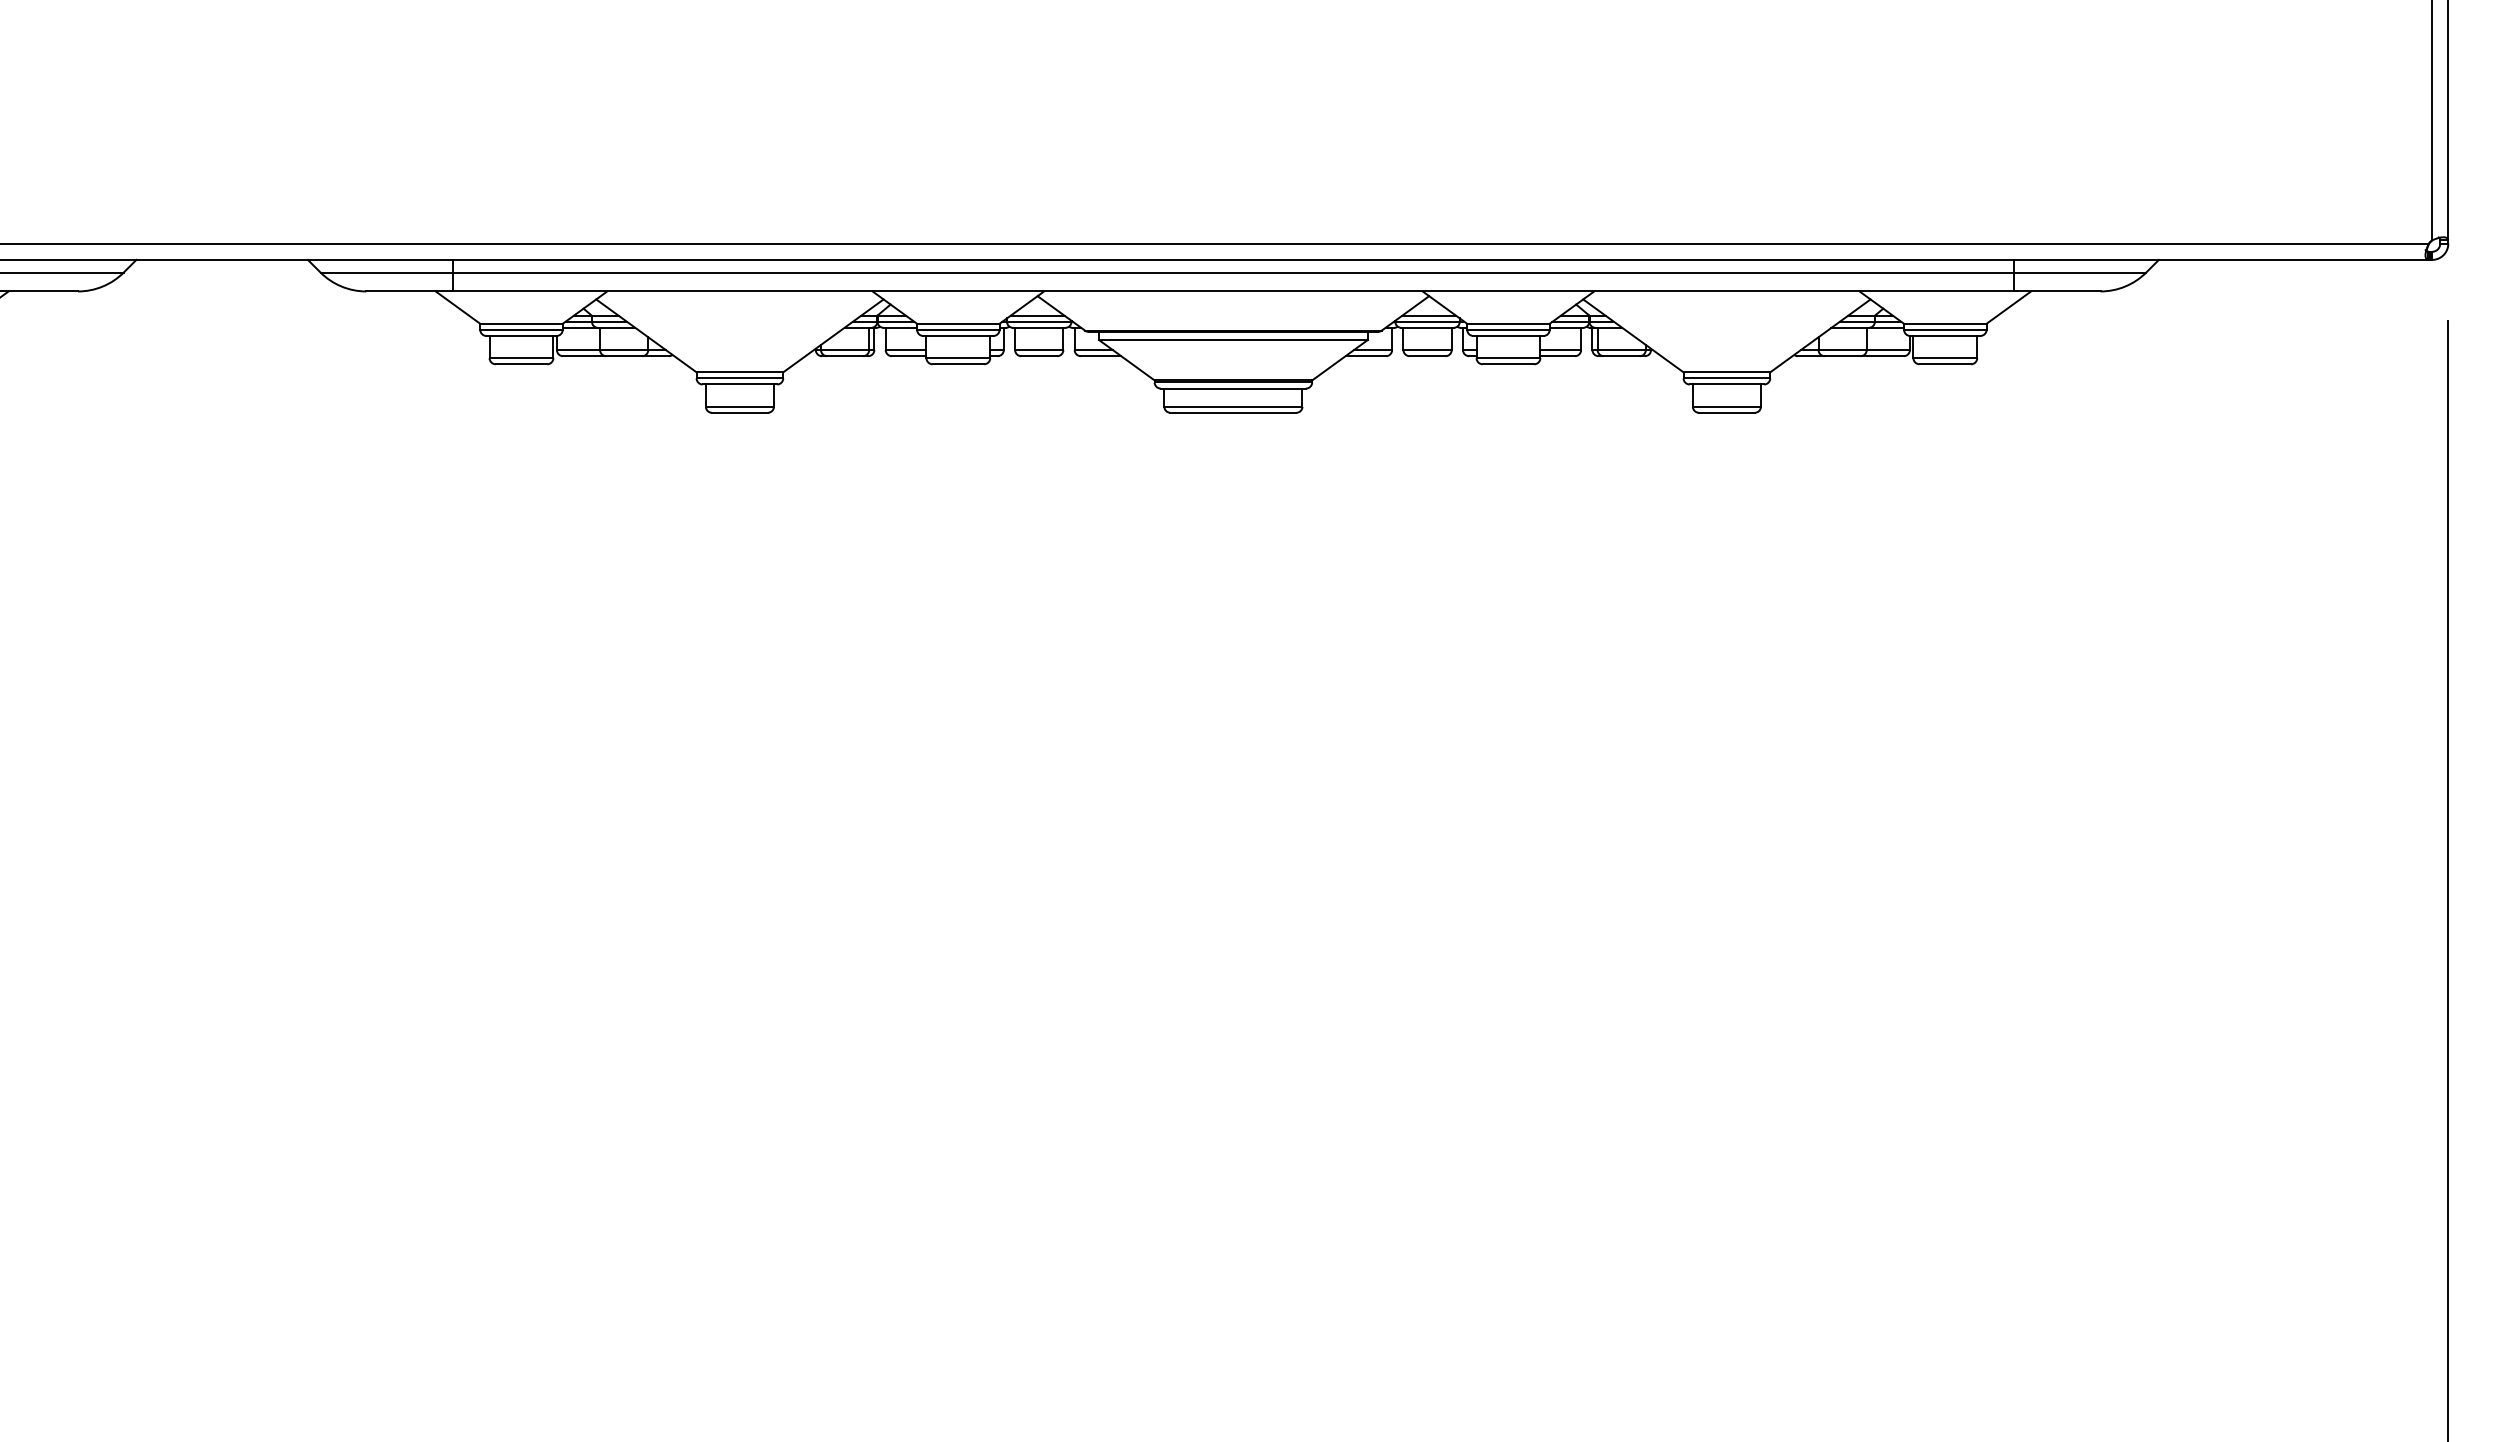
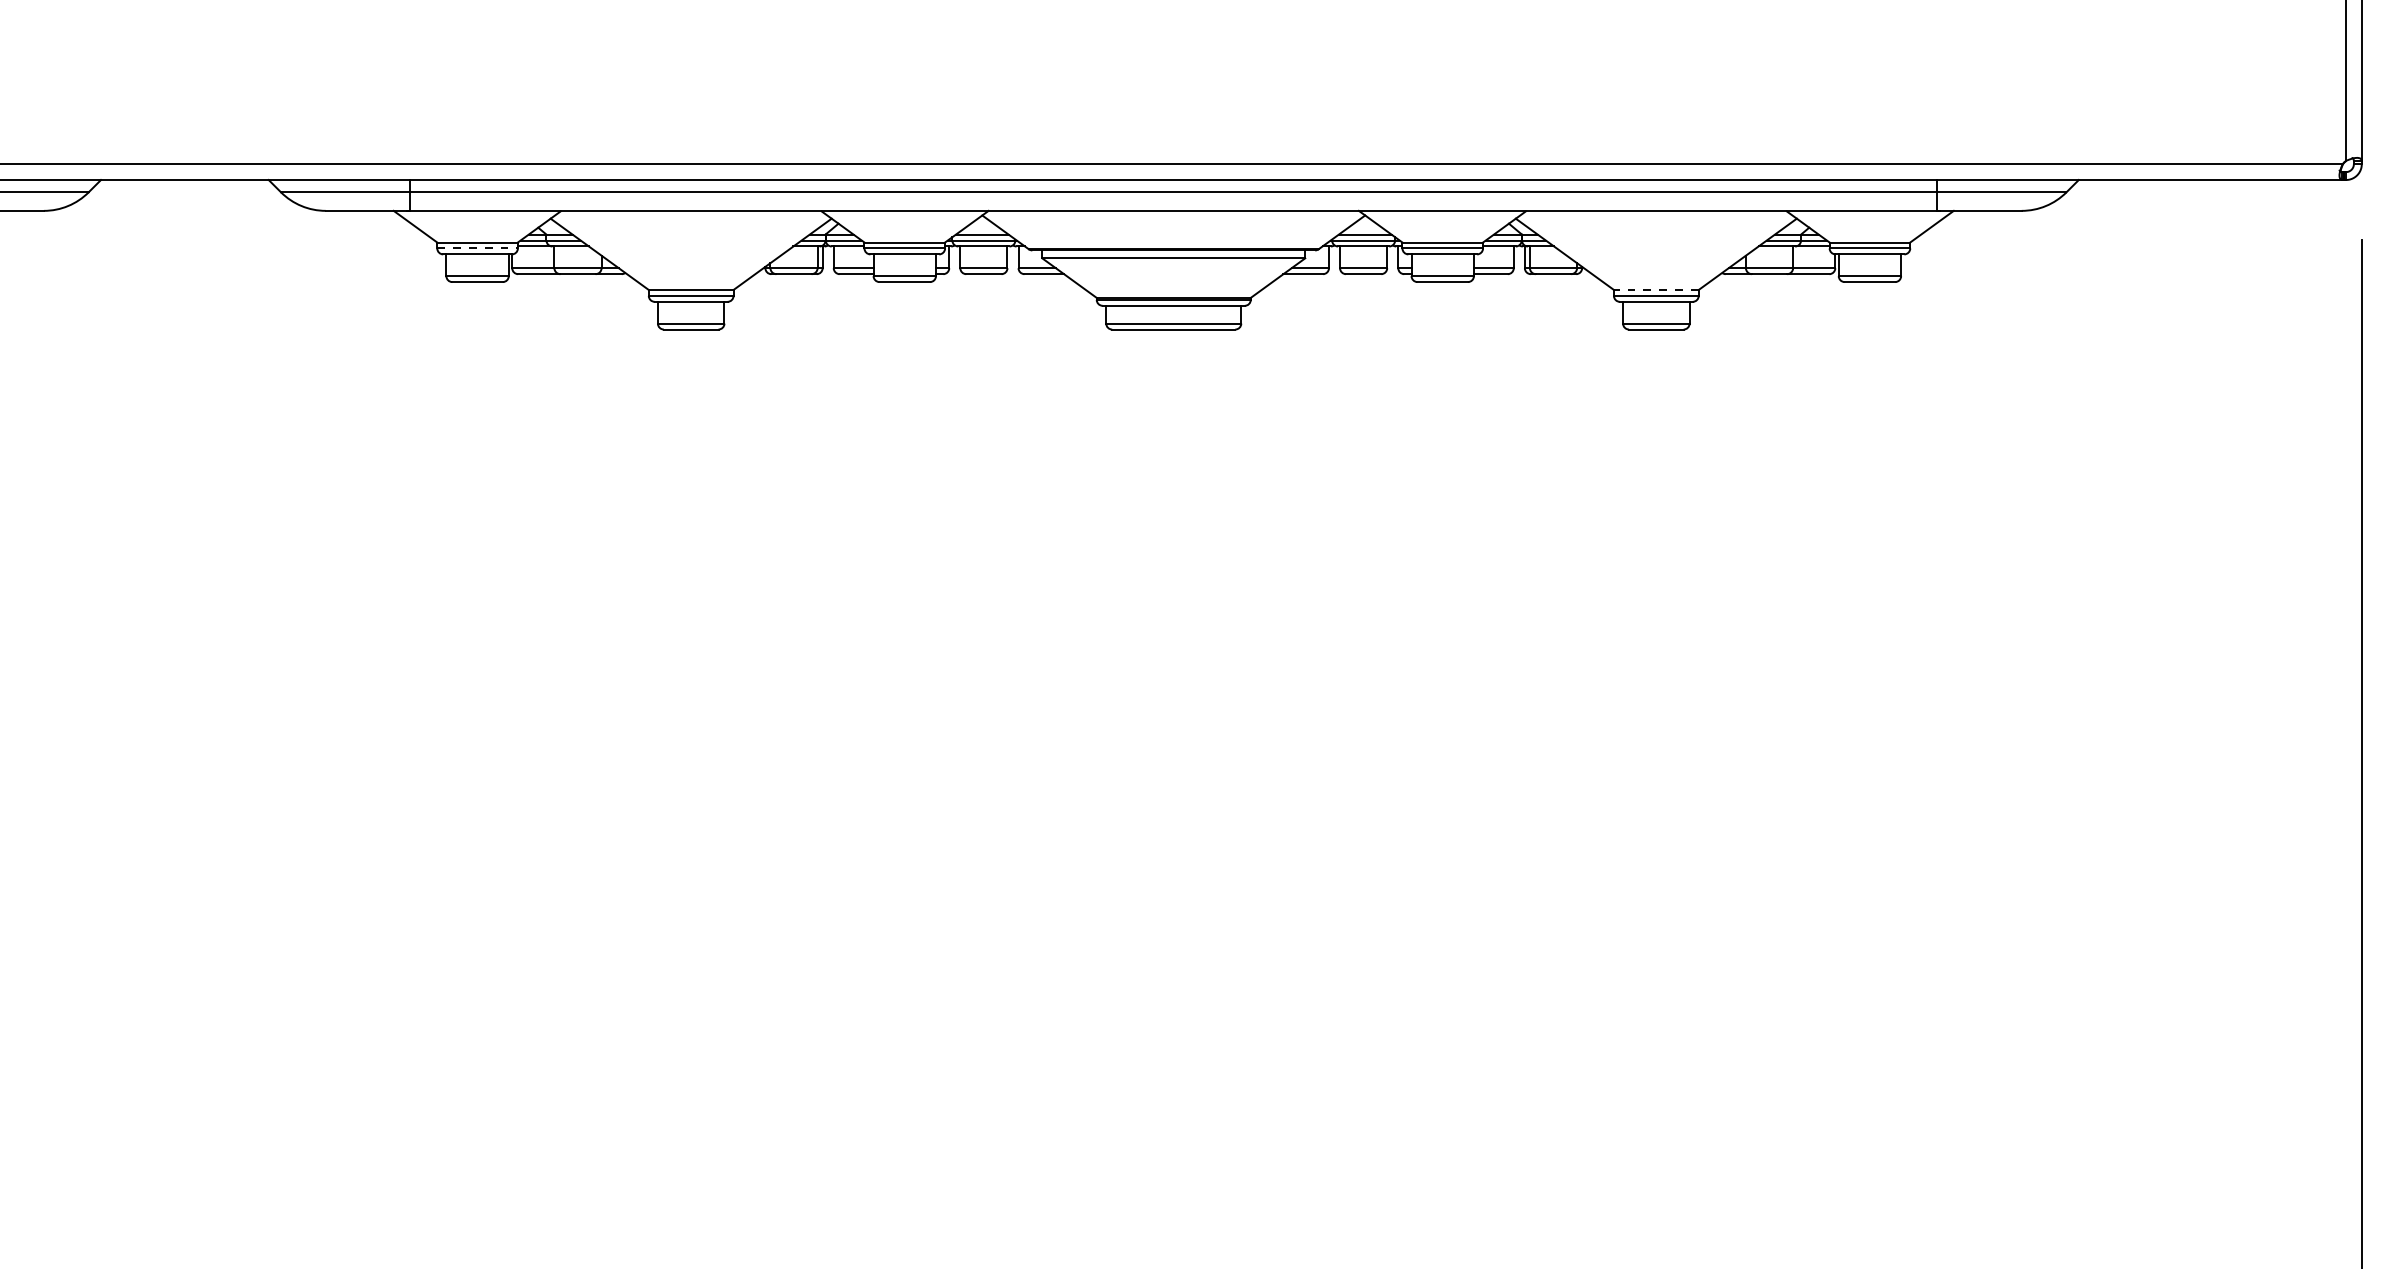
line: (522, 329) -> (478, 248), solid -> dashed
line: (1726, 372) -> (1655, 290), solid -> dashed

